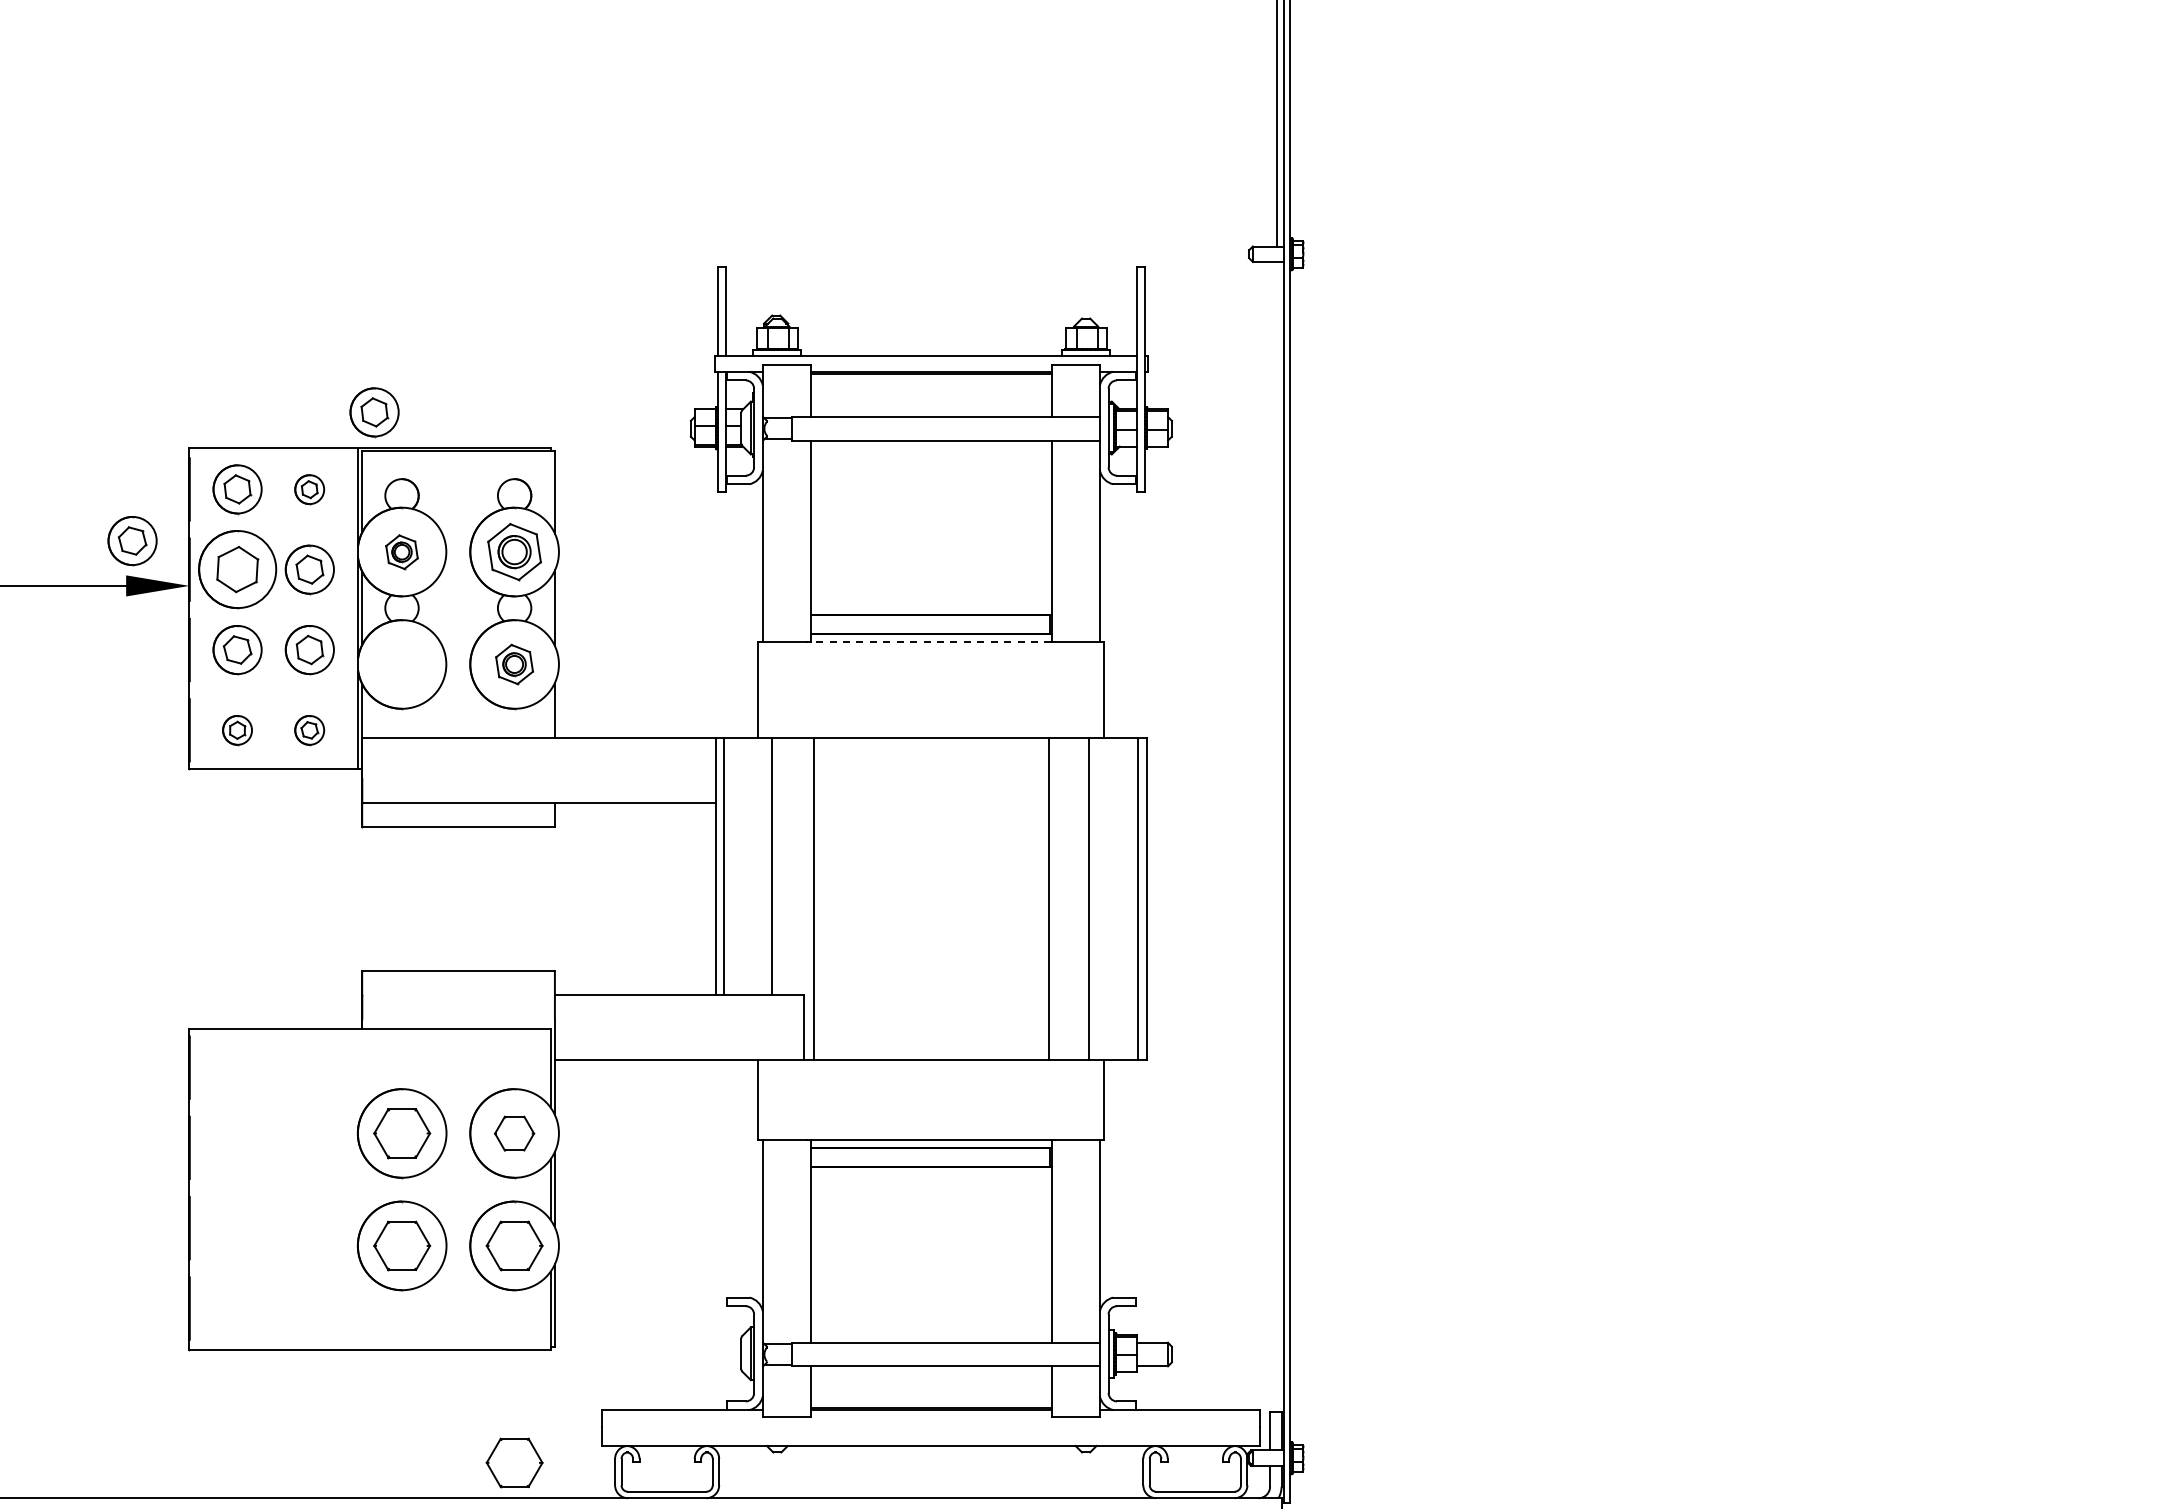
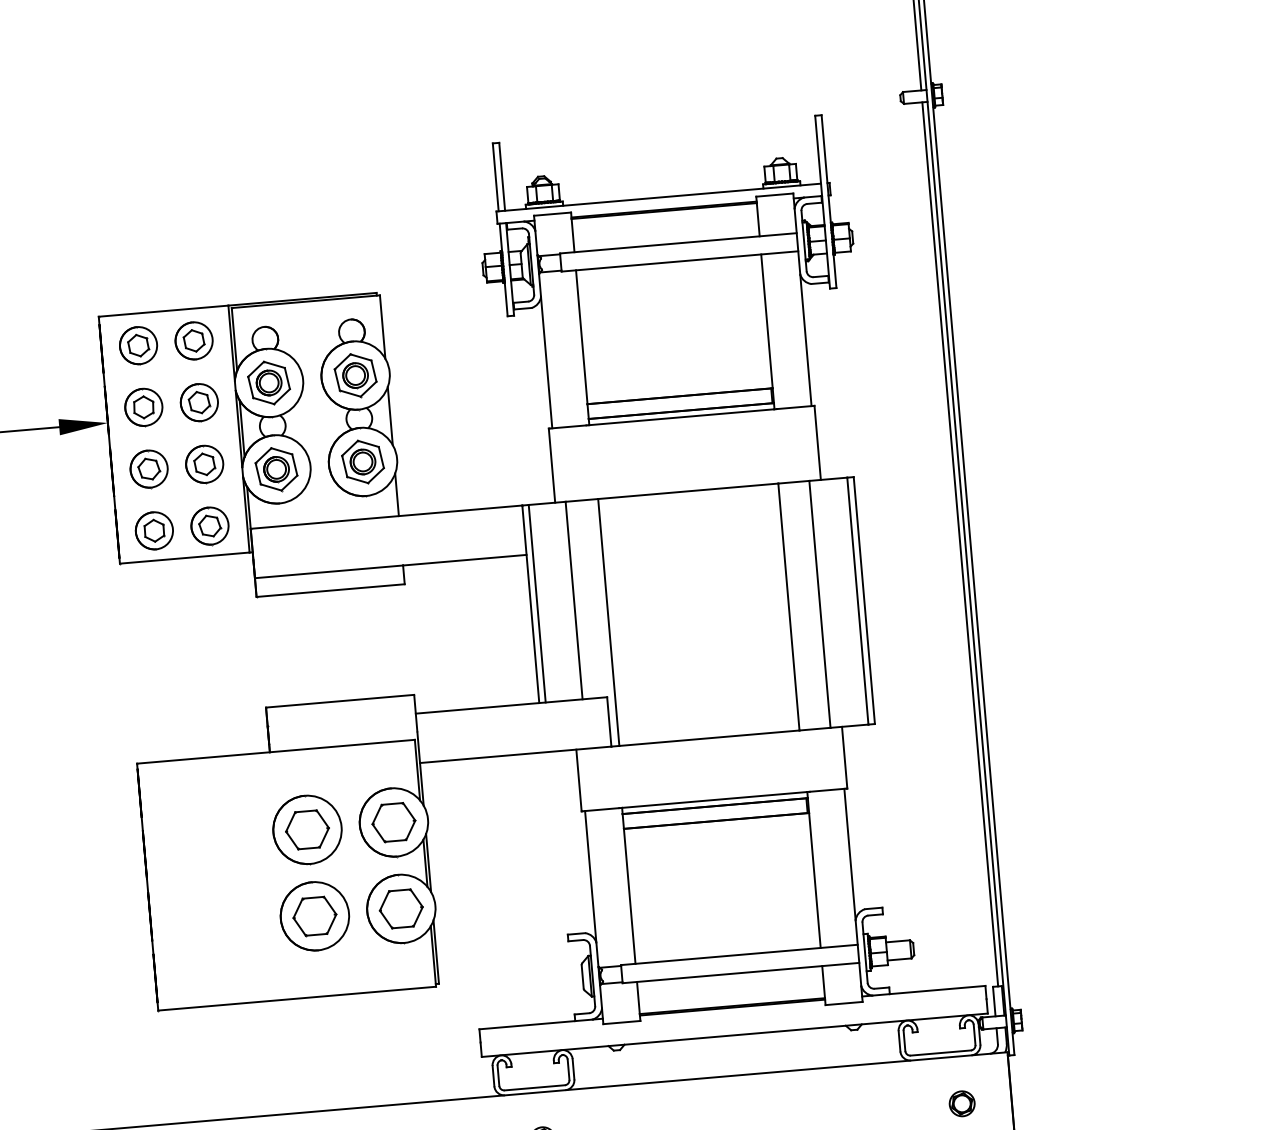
part: (374, 412) -> (238, 277), removed
part: (309, 489) -> (193, 340), size x1.67
part: (132, 541) -> (61, 392), removed
part: (401, 552) -> (268, 383), size x1.67
part: (237, 569) -> (143, 407), size x0.62
line: (930, 641) -> (681, 416), dashed -> solid
part: (401, 664) -> (276, 469), added
part: (514, 664) -> (362, 462), size x1.43
part: (237, 730) -> (154, 530), size x1.67
part: (309, 730) -> (209, 526), size x1.67
line: (1276, 836) -> (960, 543), added
part: (514, 1133) -> (393, 822), size x1.43
part: (514, 1462) -> (415, 1075), removed

